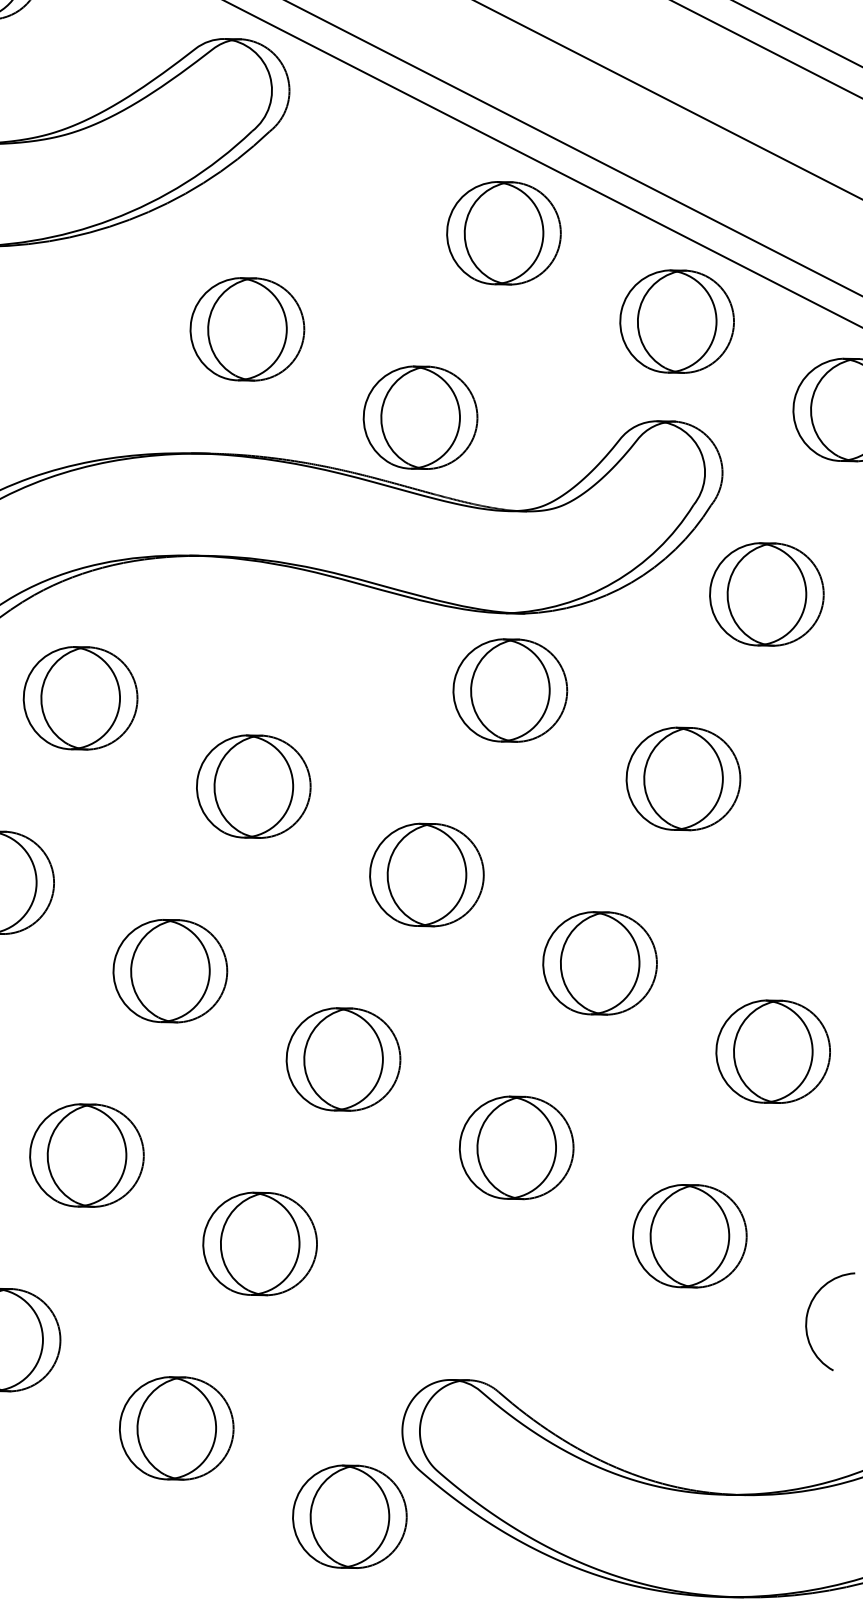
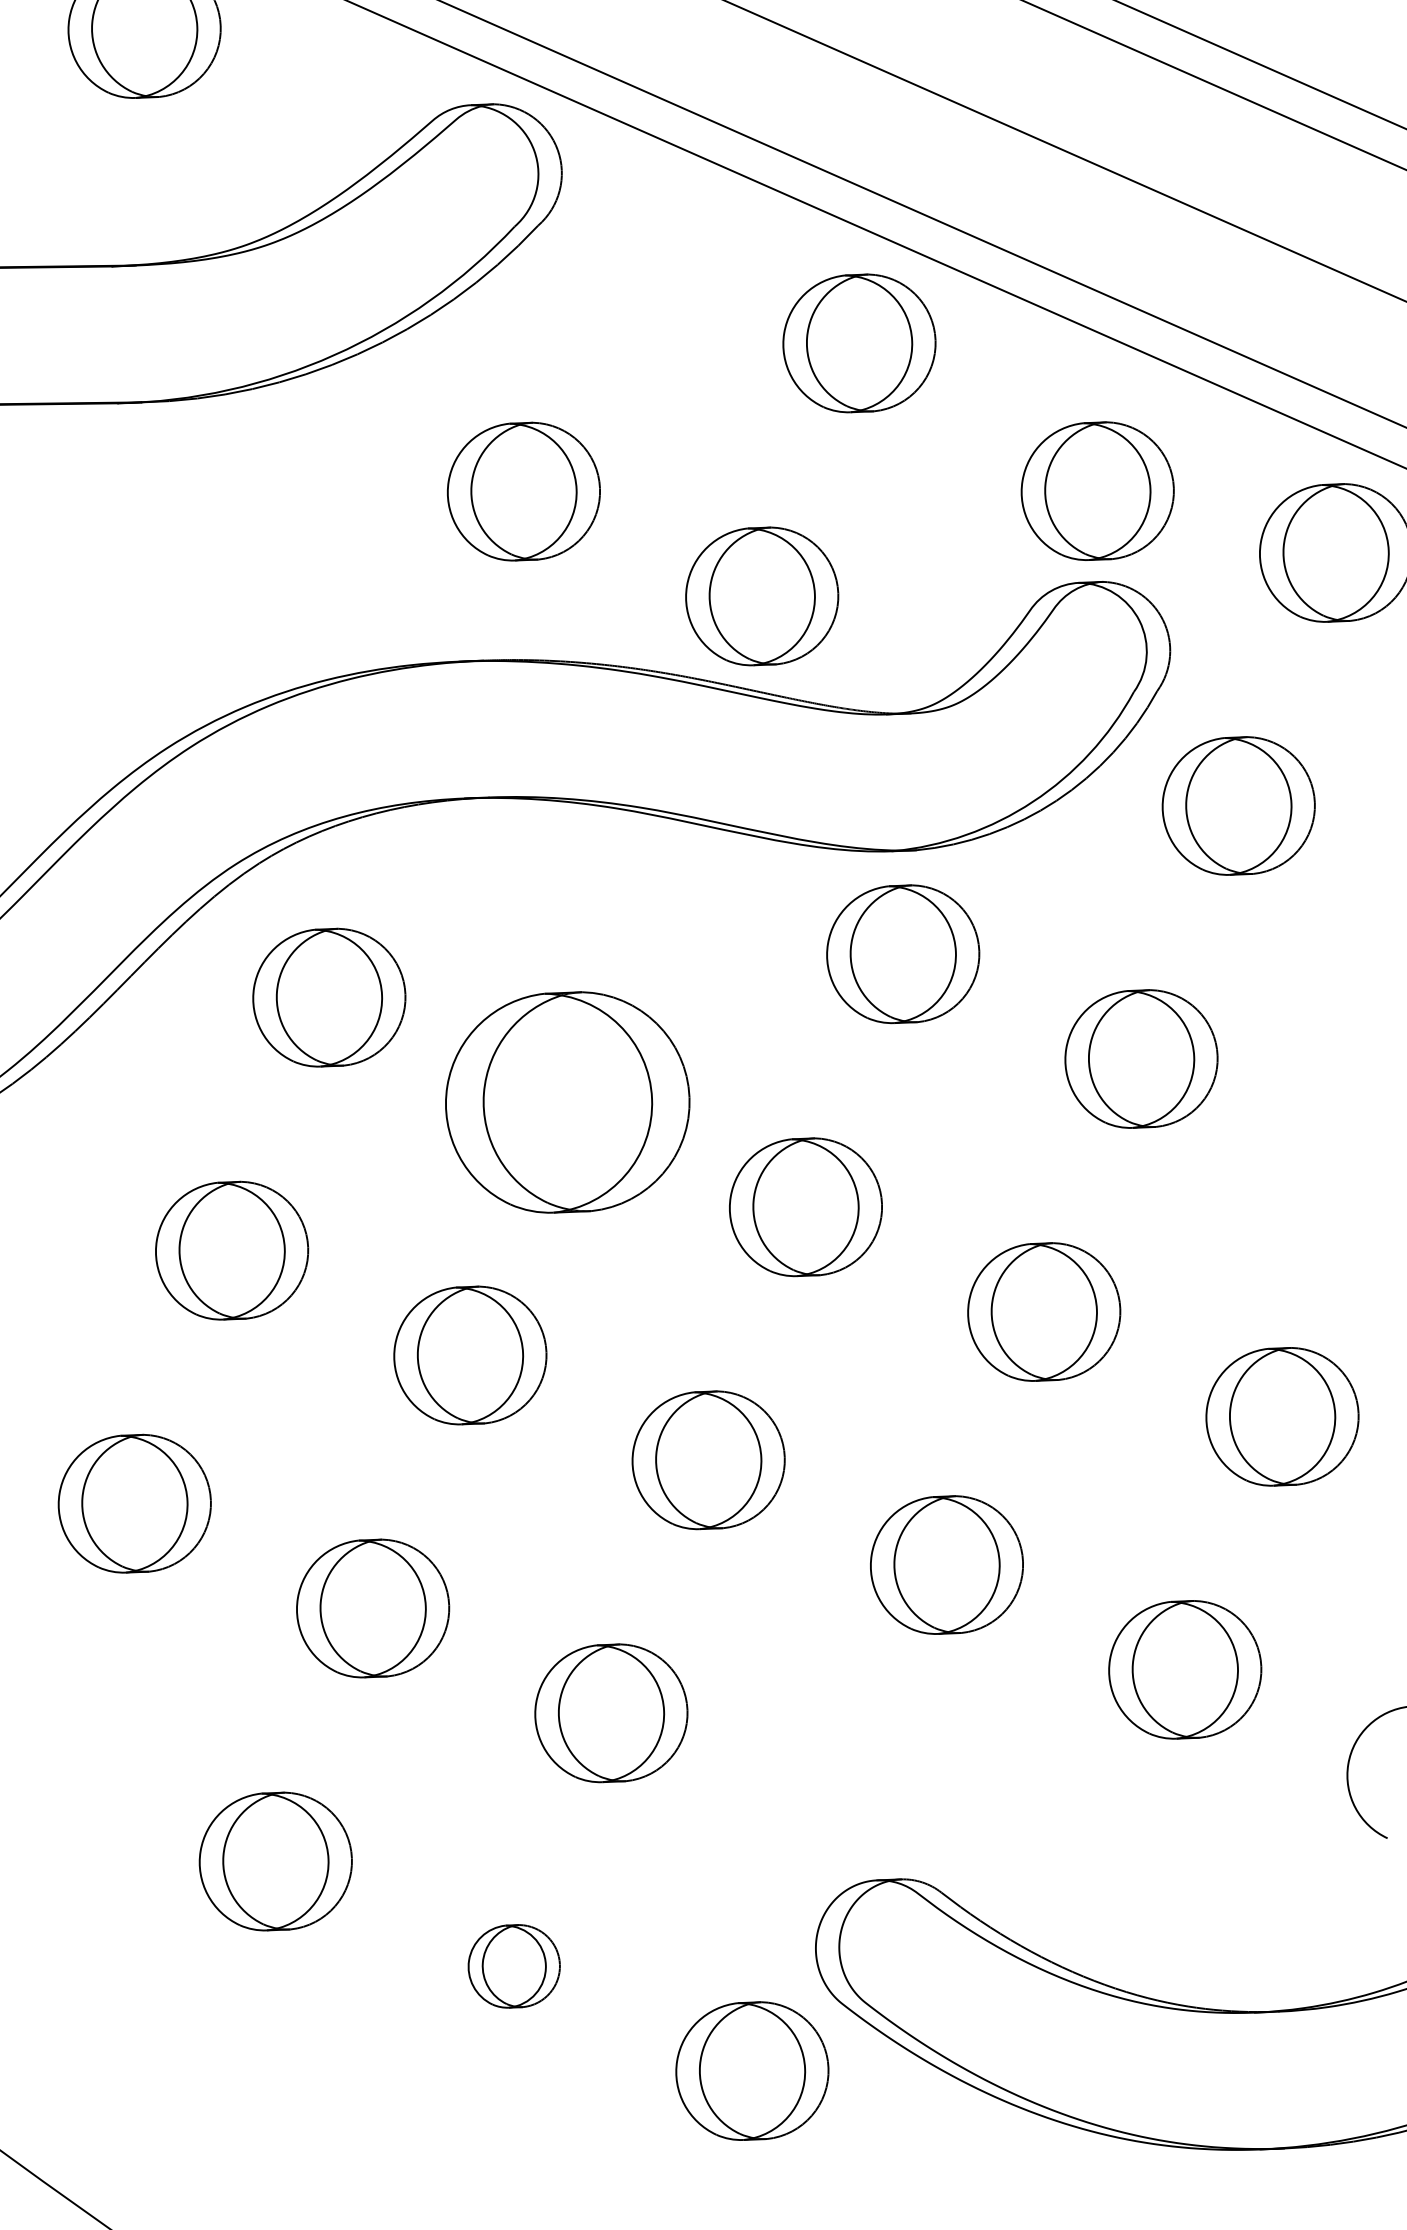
part: (676, 321) -> (1097, 490), moved
part: (253, 786) -> (567, 1102), size x1.6
part: (177, 1428) -> (514, 1966), size x0.6

